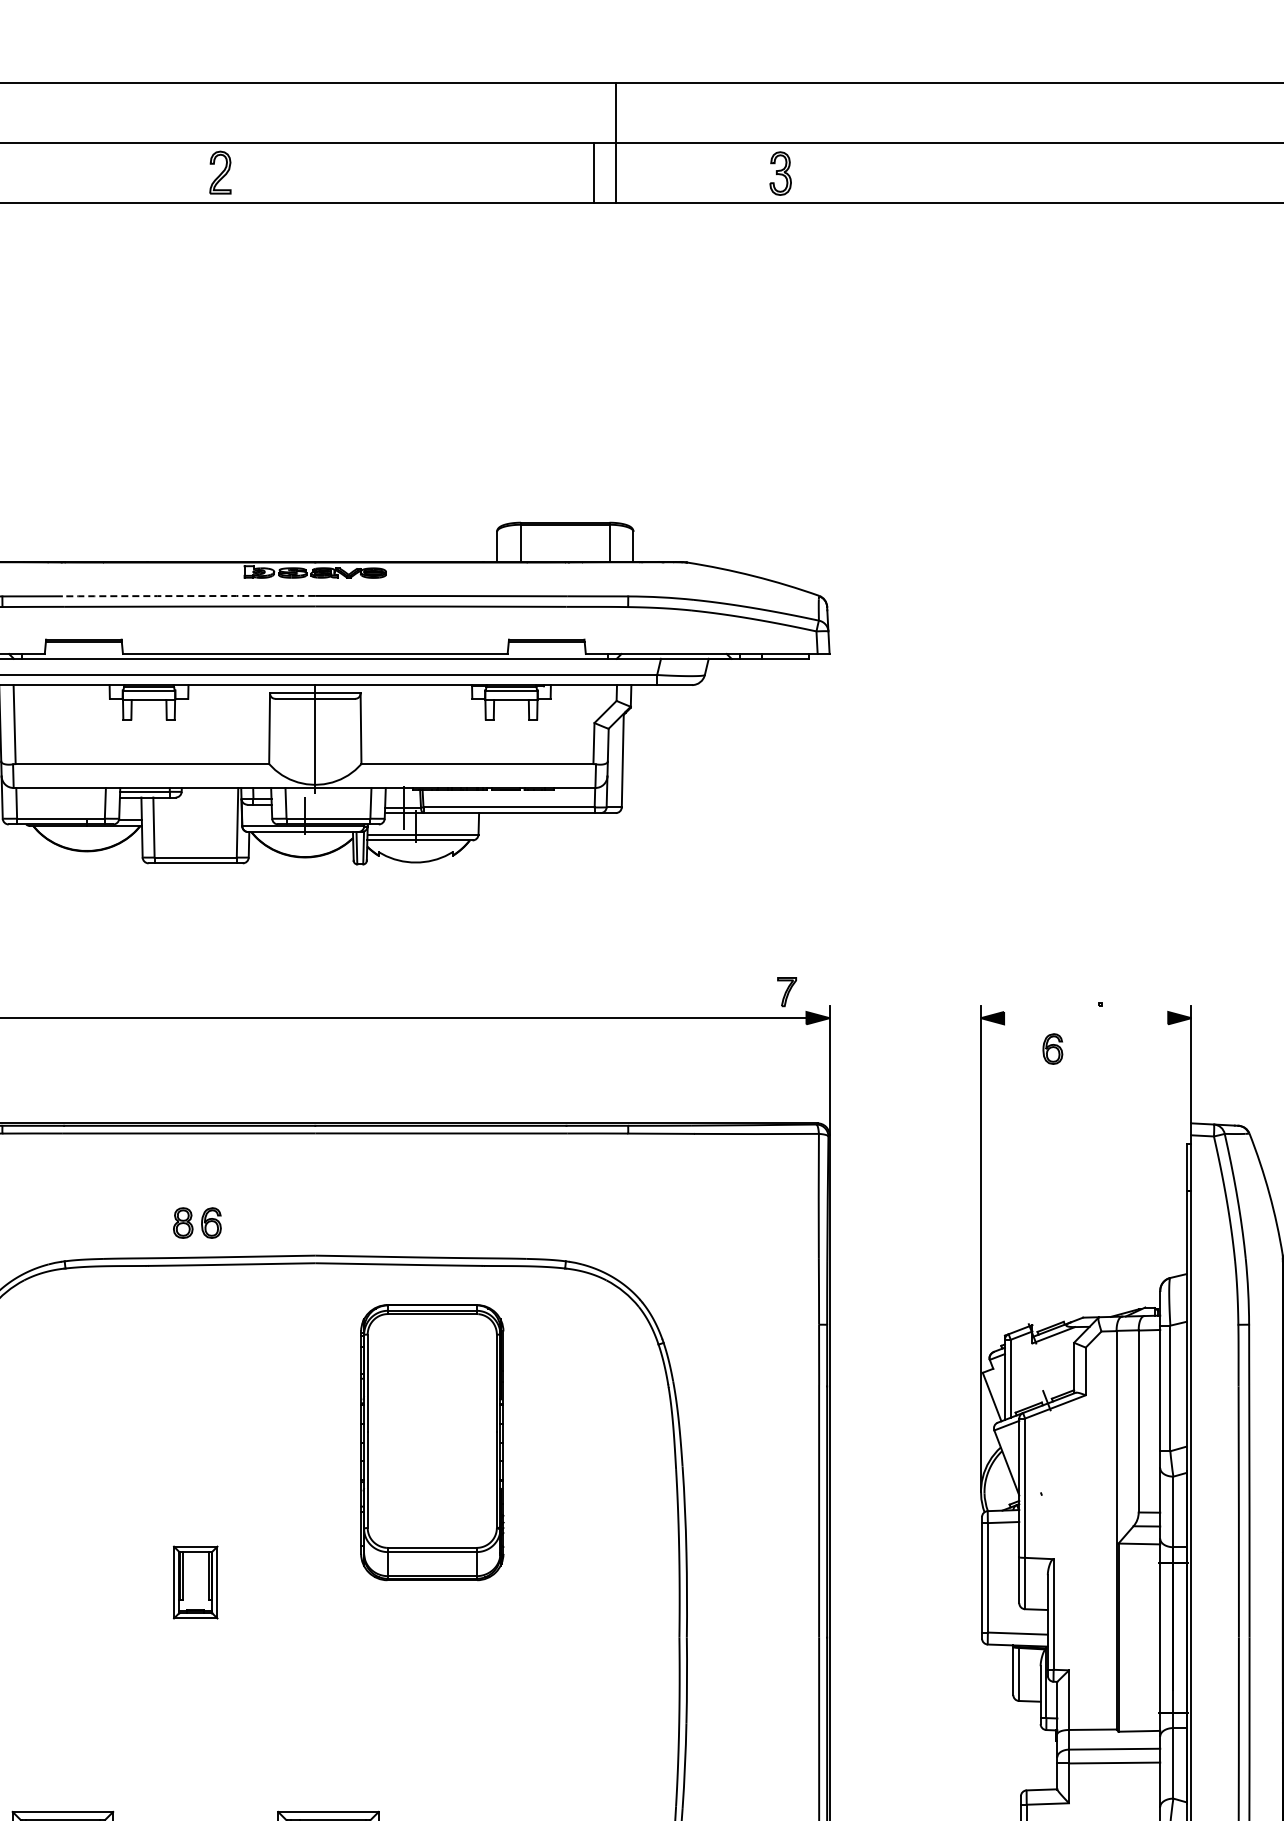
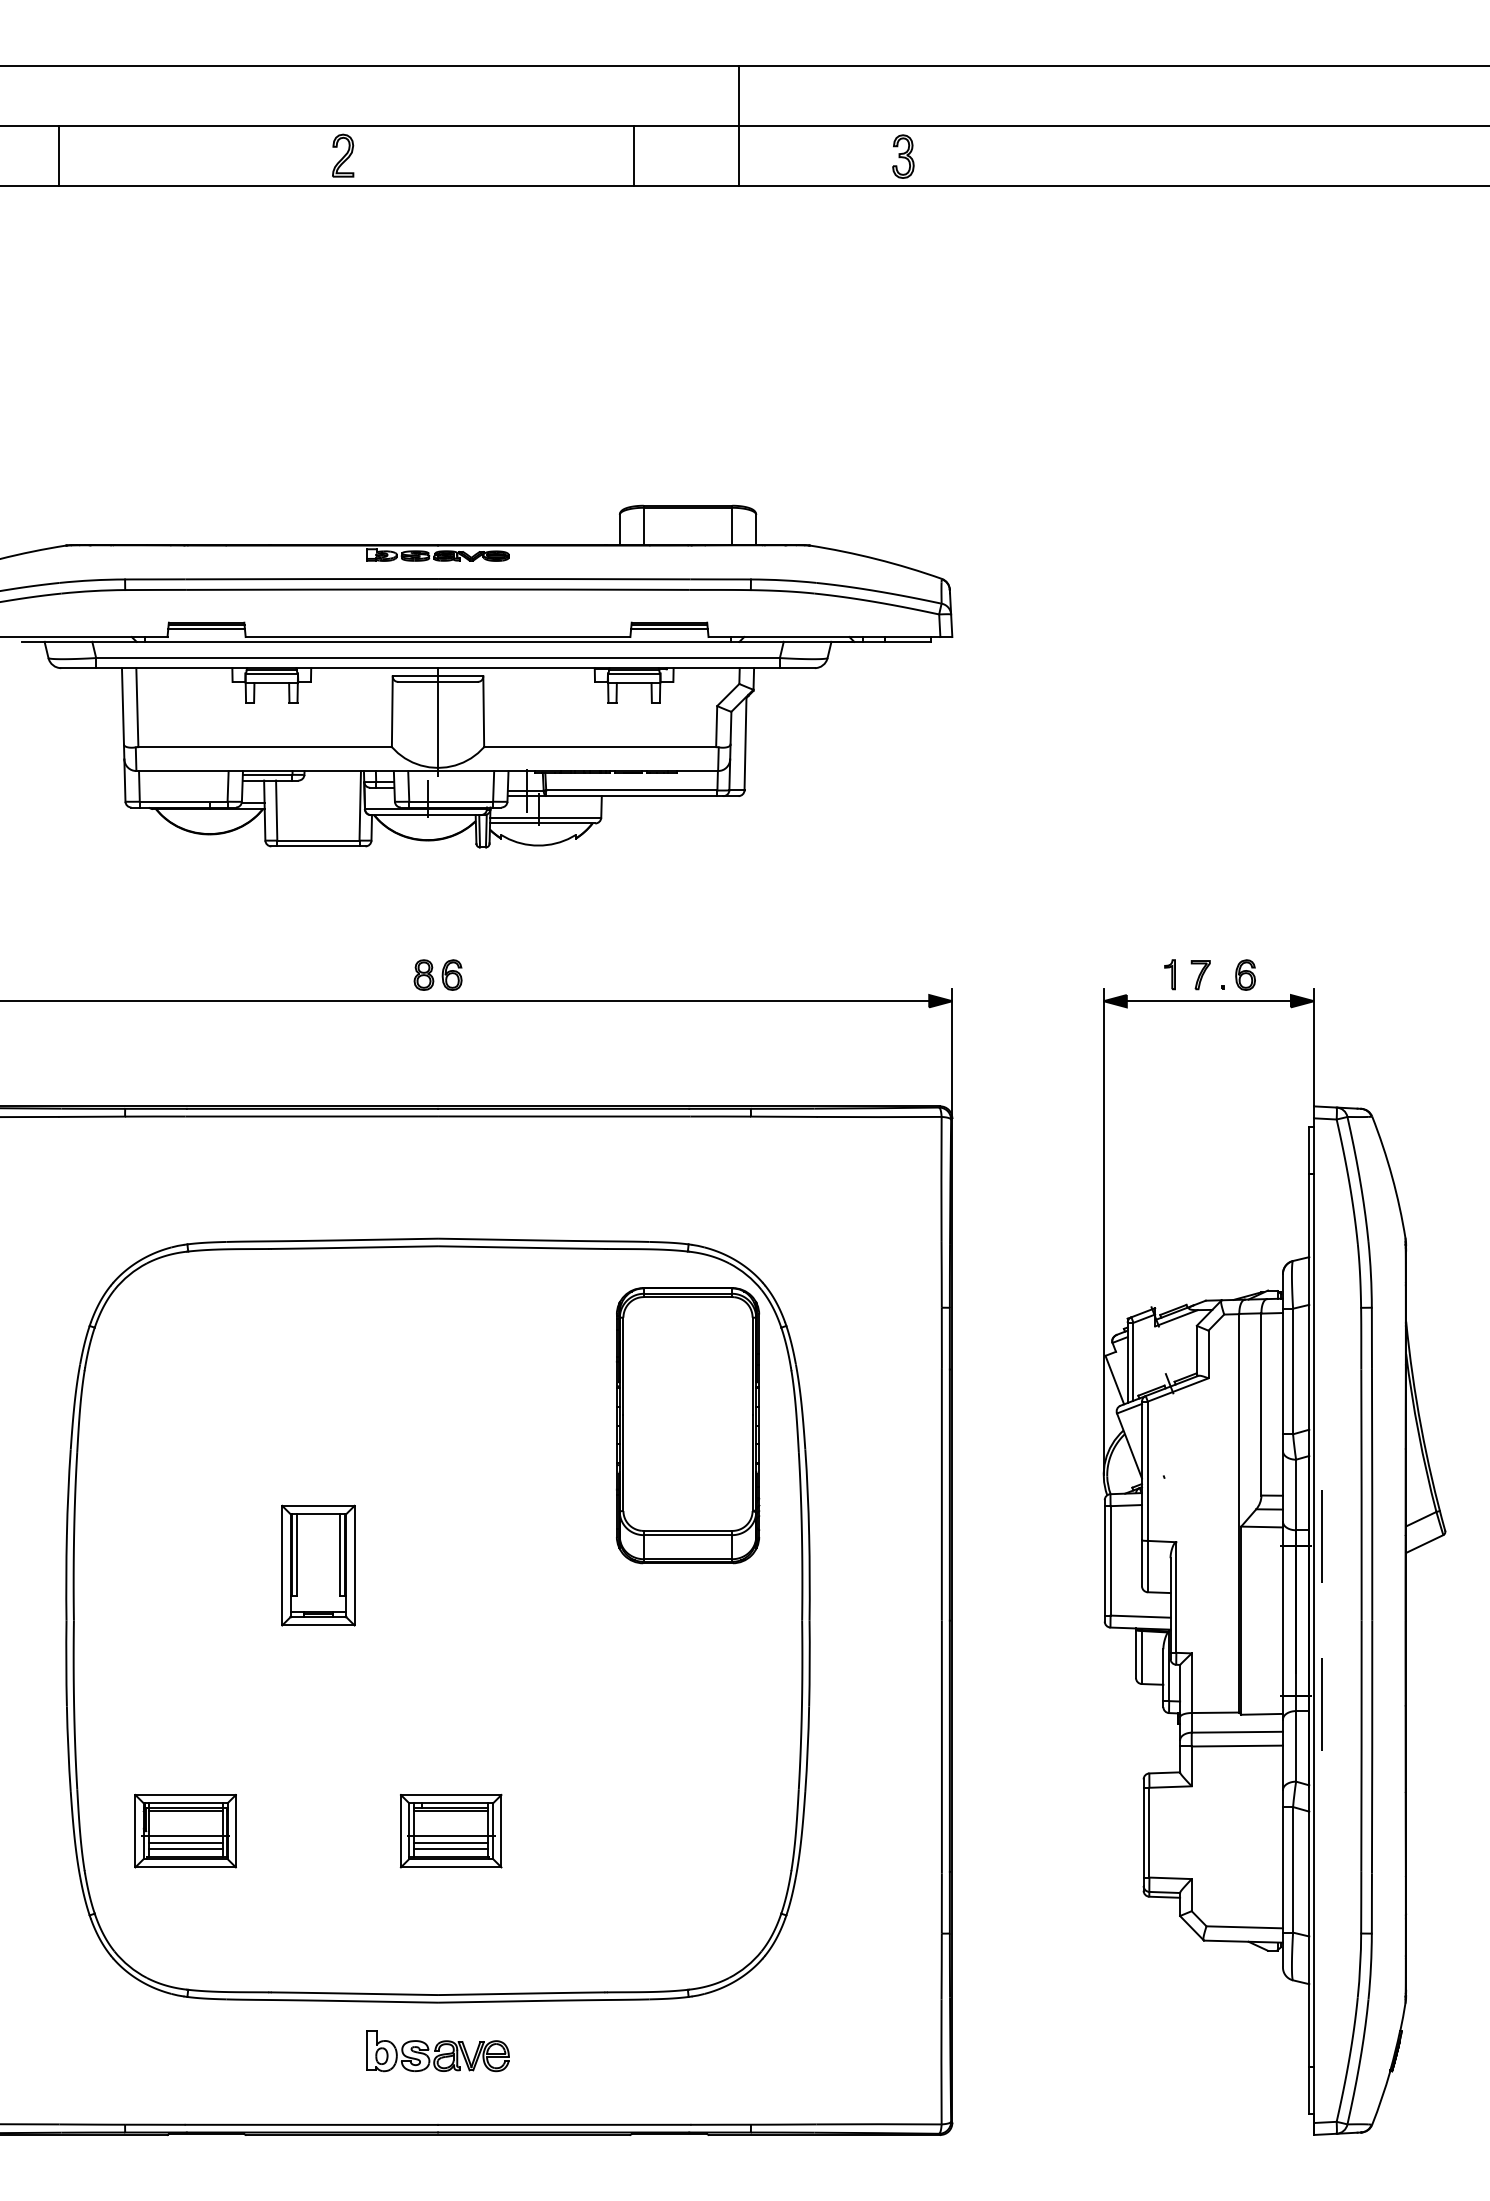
line: (593, 172) -> (634, 155), moved
arc: (188, 596) -> (311, 579), dashed -> solid
line: (83, 645) -> (206, 628), added
line: (546, 645) -> (669, 628), added
part: (1046, 991) -> (1169, 974), added
part: (786, 992) -> (1200, 975), moved
line: (1085, 1018) -> (1208, 1001), added
part: (1052, 1048) -> (1245, 974), moved
part: (196, 1222) -> (437, 974), moved
part: (432, 1442) -> (688, 1425), moved
line: (1199, 1553) -> (1322, 1536), added
part: (195, 1582) -> (318, 1565), size x1.67
line: (1199, 1721) -> (1322, 1704), added

